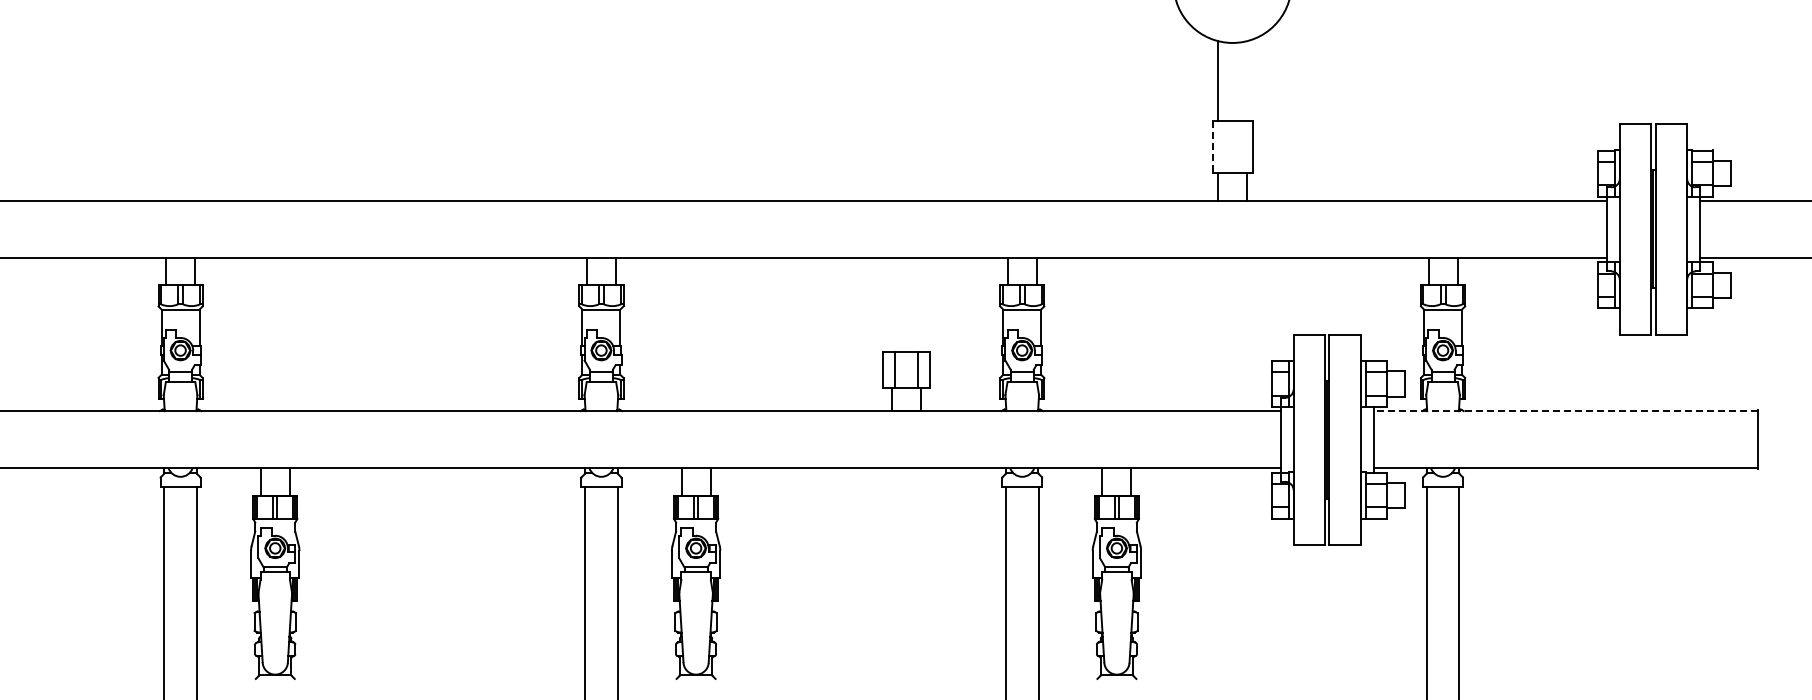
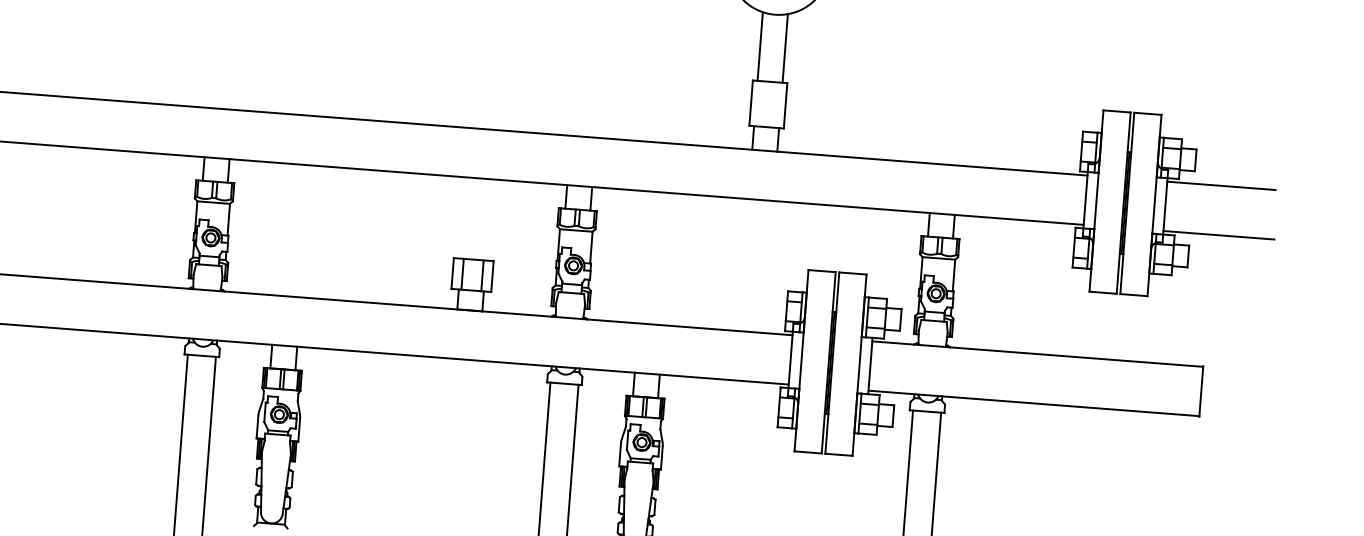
line: (1247, 80) -> (785, 48), added
line: (1212, 147) -> (750, 103), dashed -> solid
line: (1565, 411) -> (1037, 354), dashed -> solid

